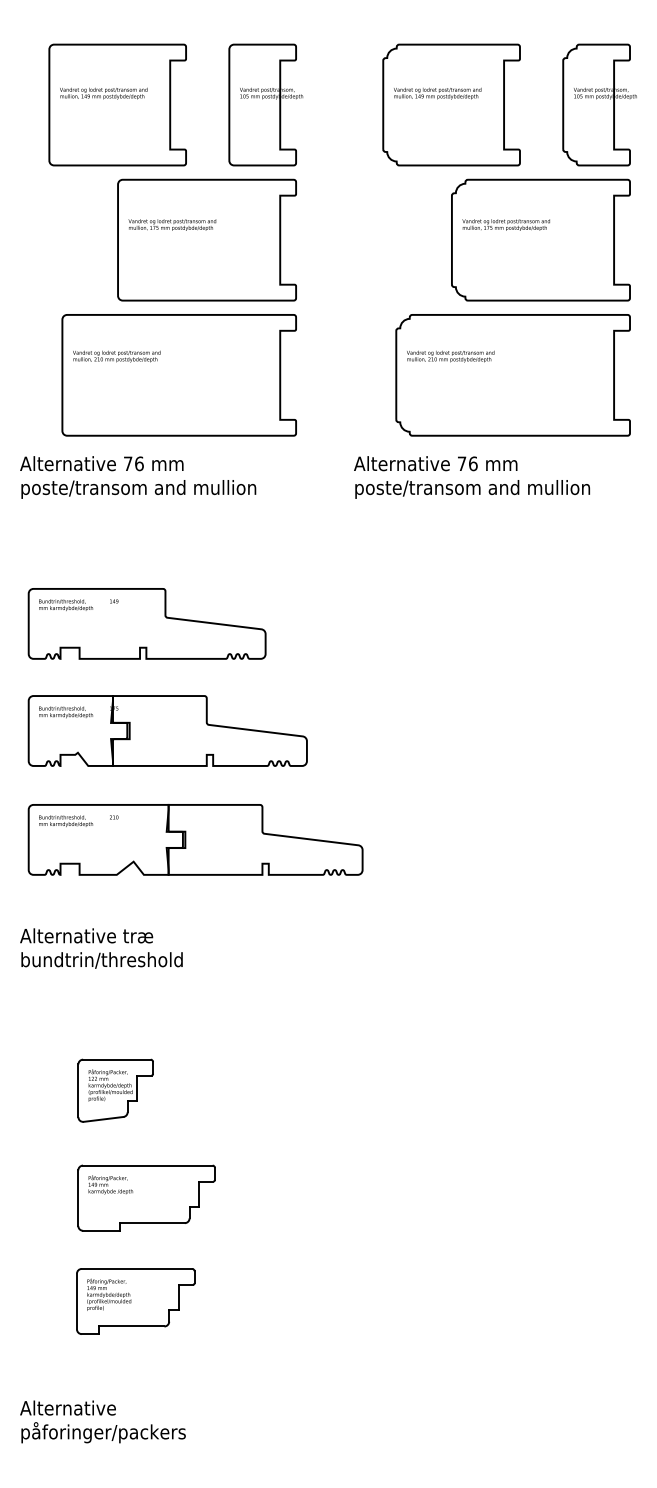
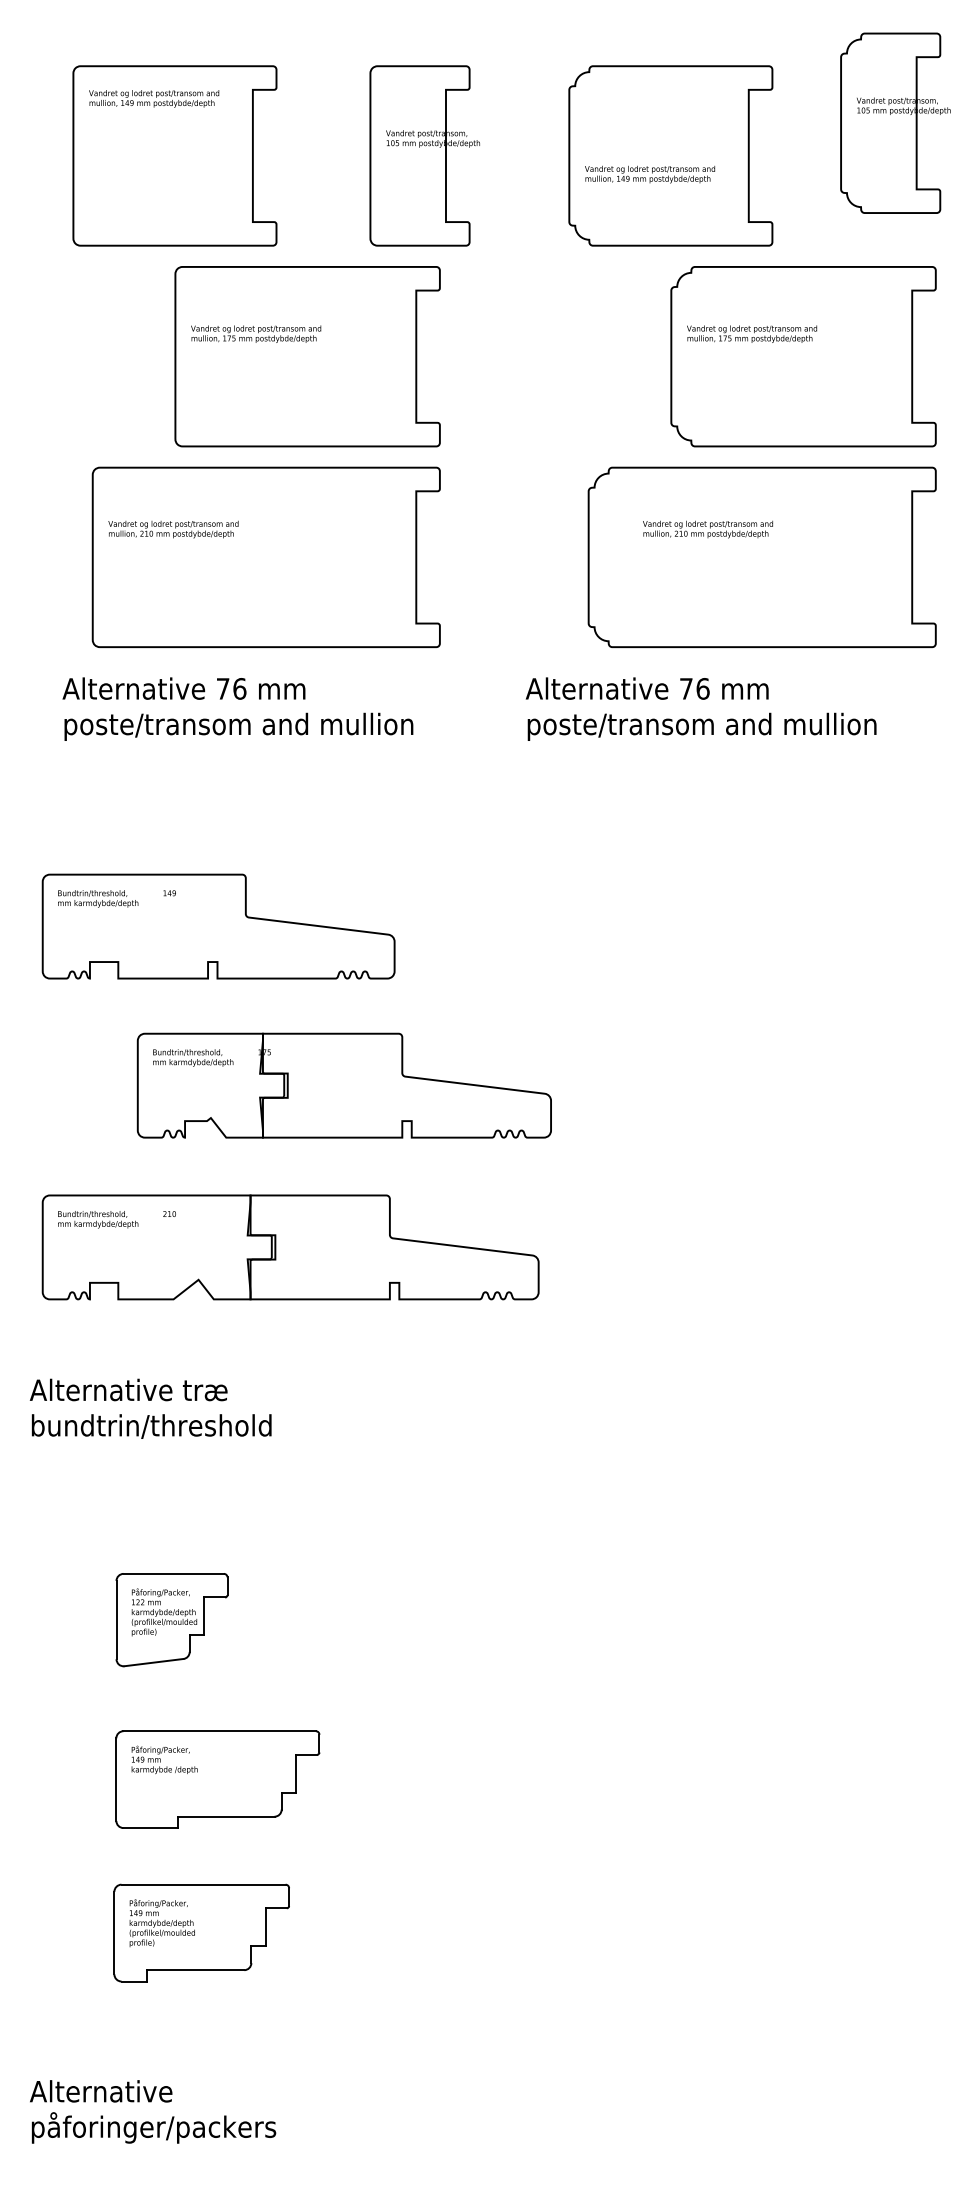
text: (103, 93) -> (153, 98), moved
text: (437, 93) -> (649, 174), moved
part: (265, 104) -> (424, 155), moved
part: (599, 104) -> (894, 122), moved
text: (450, 356) -> (707, 529), moved
text: (138, 477) -> (238, 709), moved
part: (167, 730) -> (343, 1084), moved

